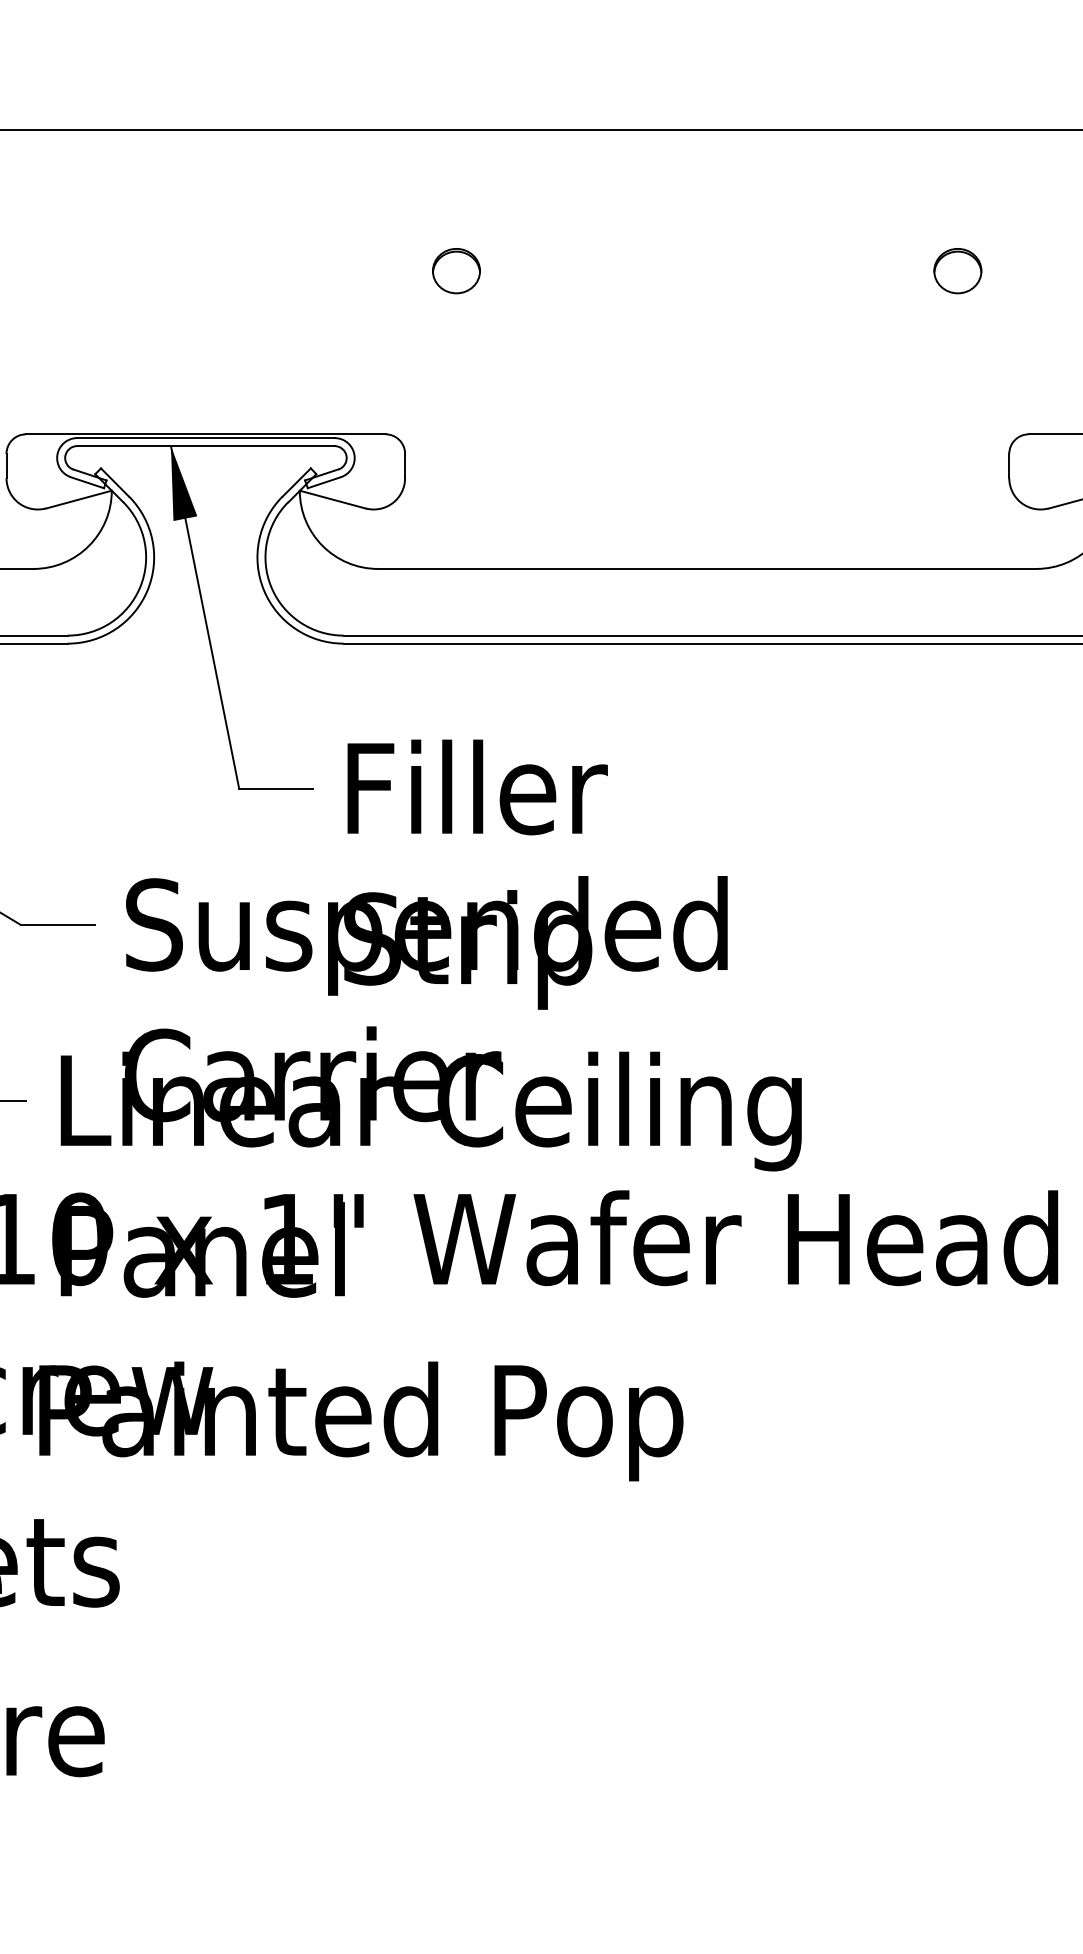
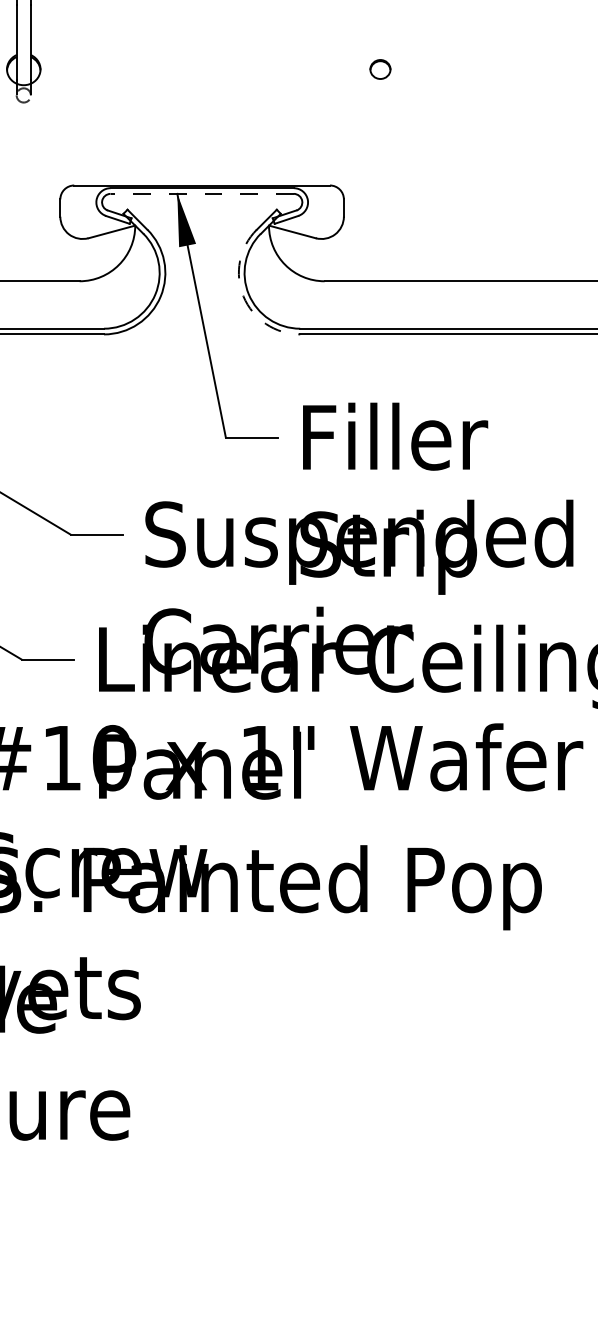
part: (456, 271) -> (380, 69), size x0.6
line: (205, 446) -> (201, 194), solid -> dashed
arc: (264, 590) -> (243, 296), solid -> dashed

